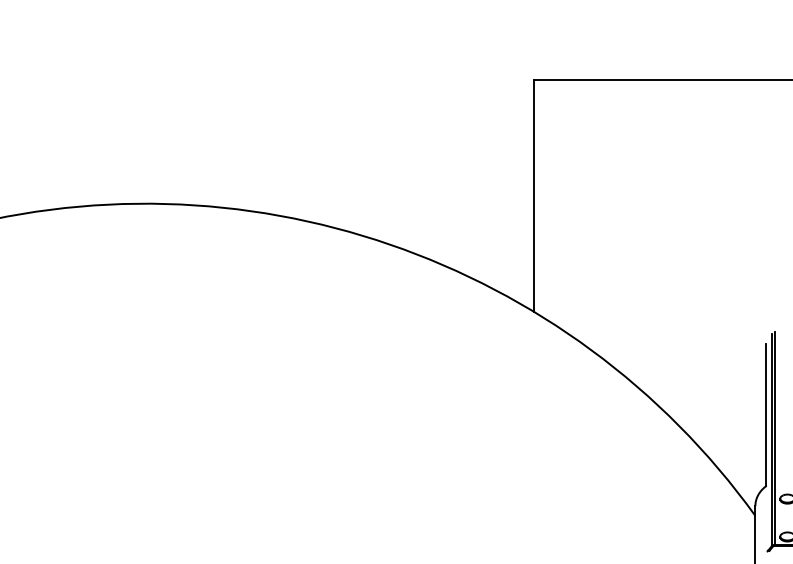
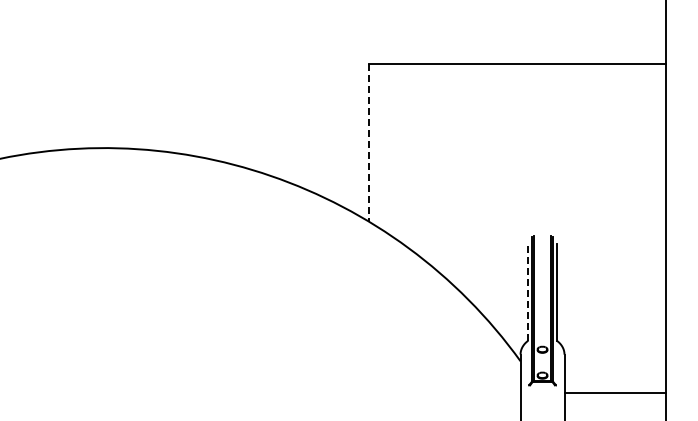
line: (534, 196) -> (369, 143), solid -> dashed
line: (765, 415) -> (527, 292), solid -> dashed

